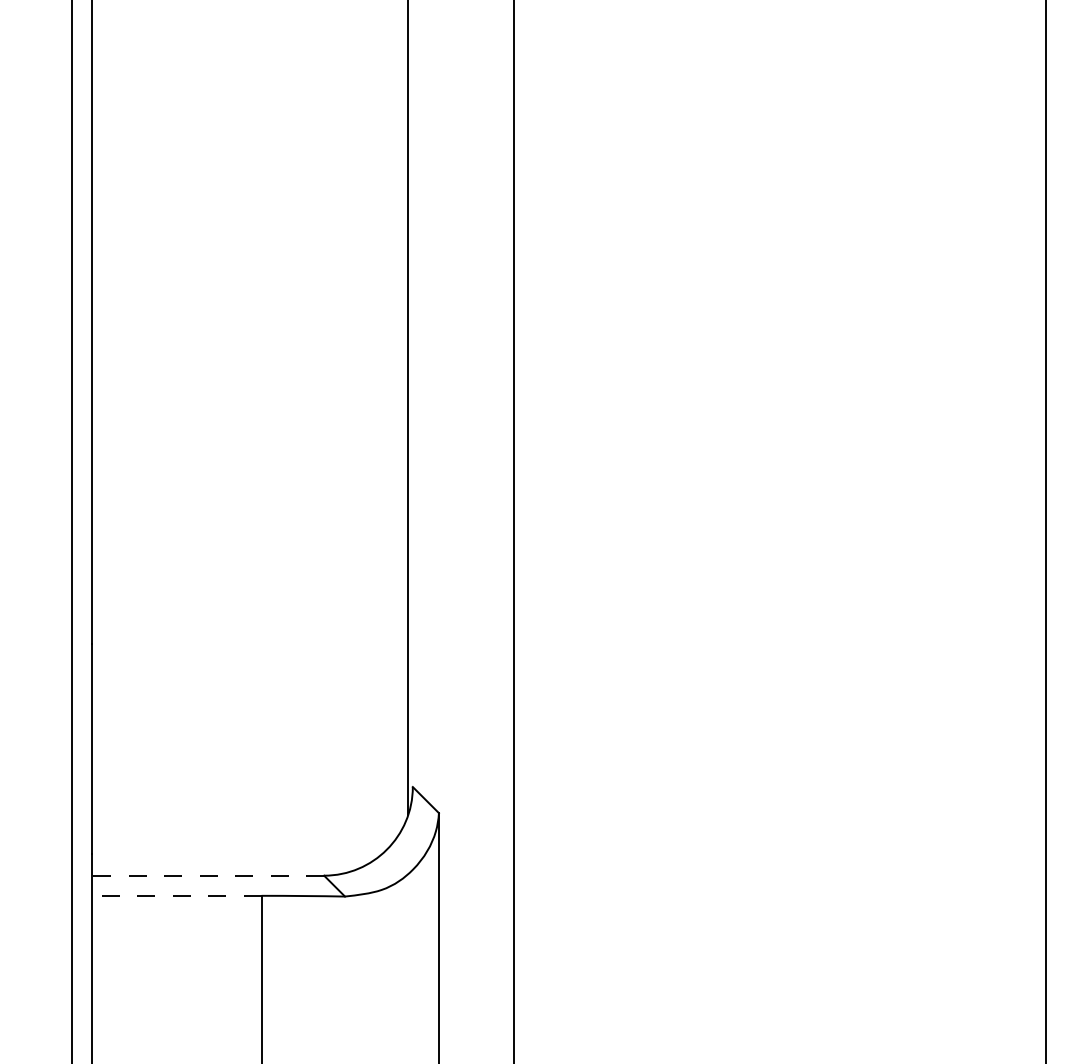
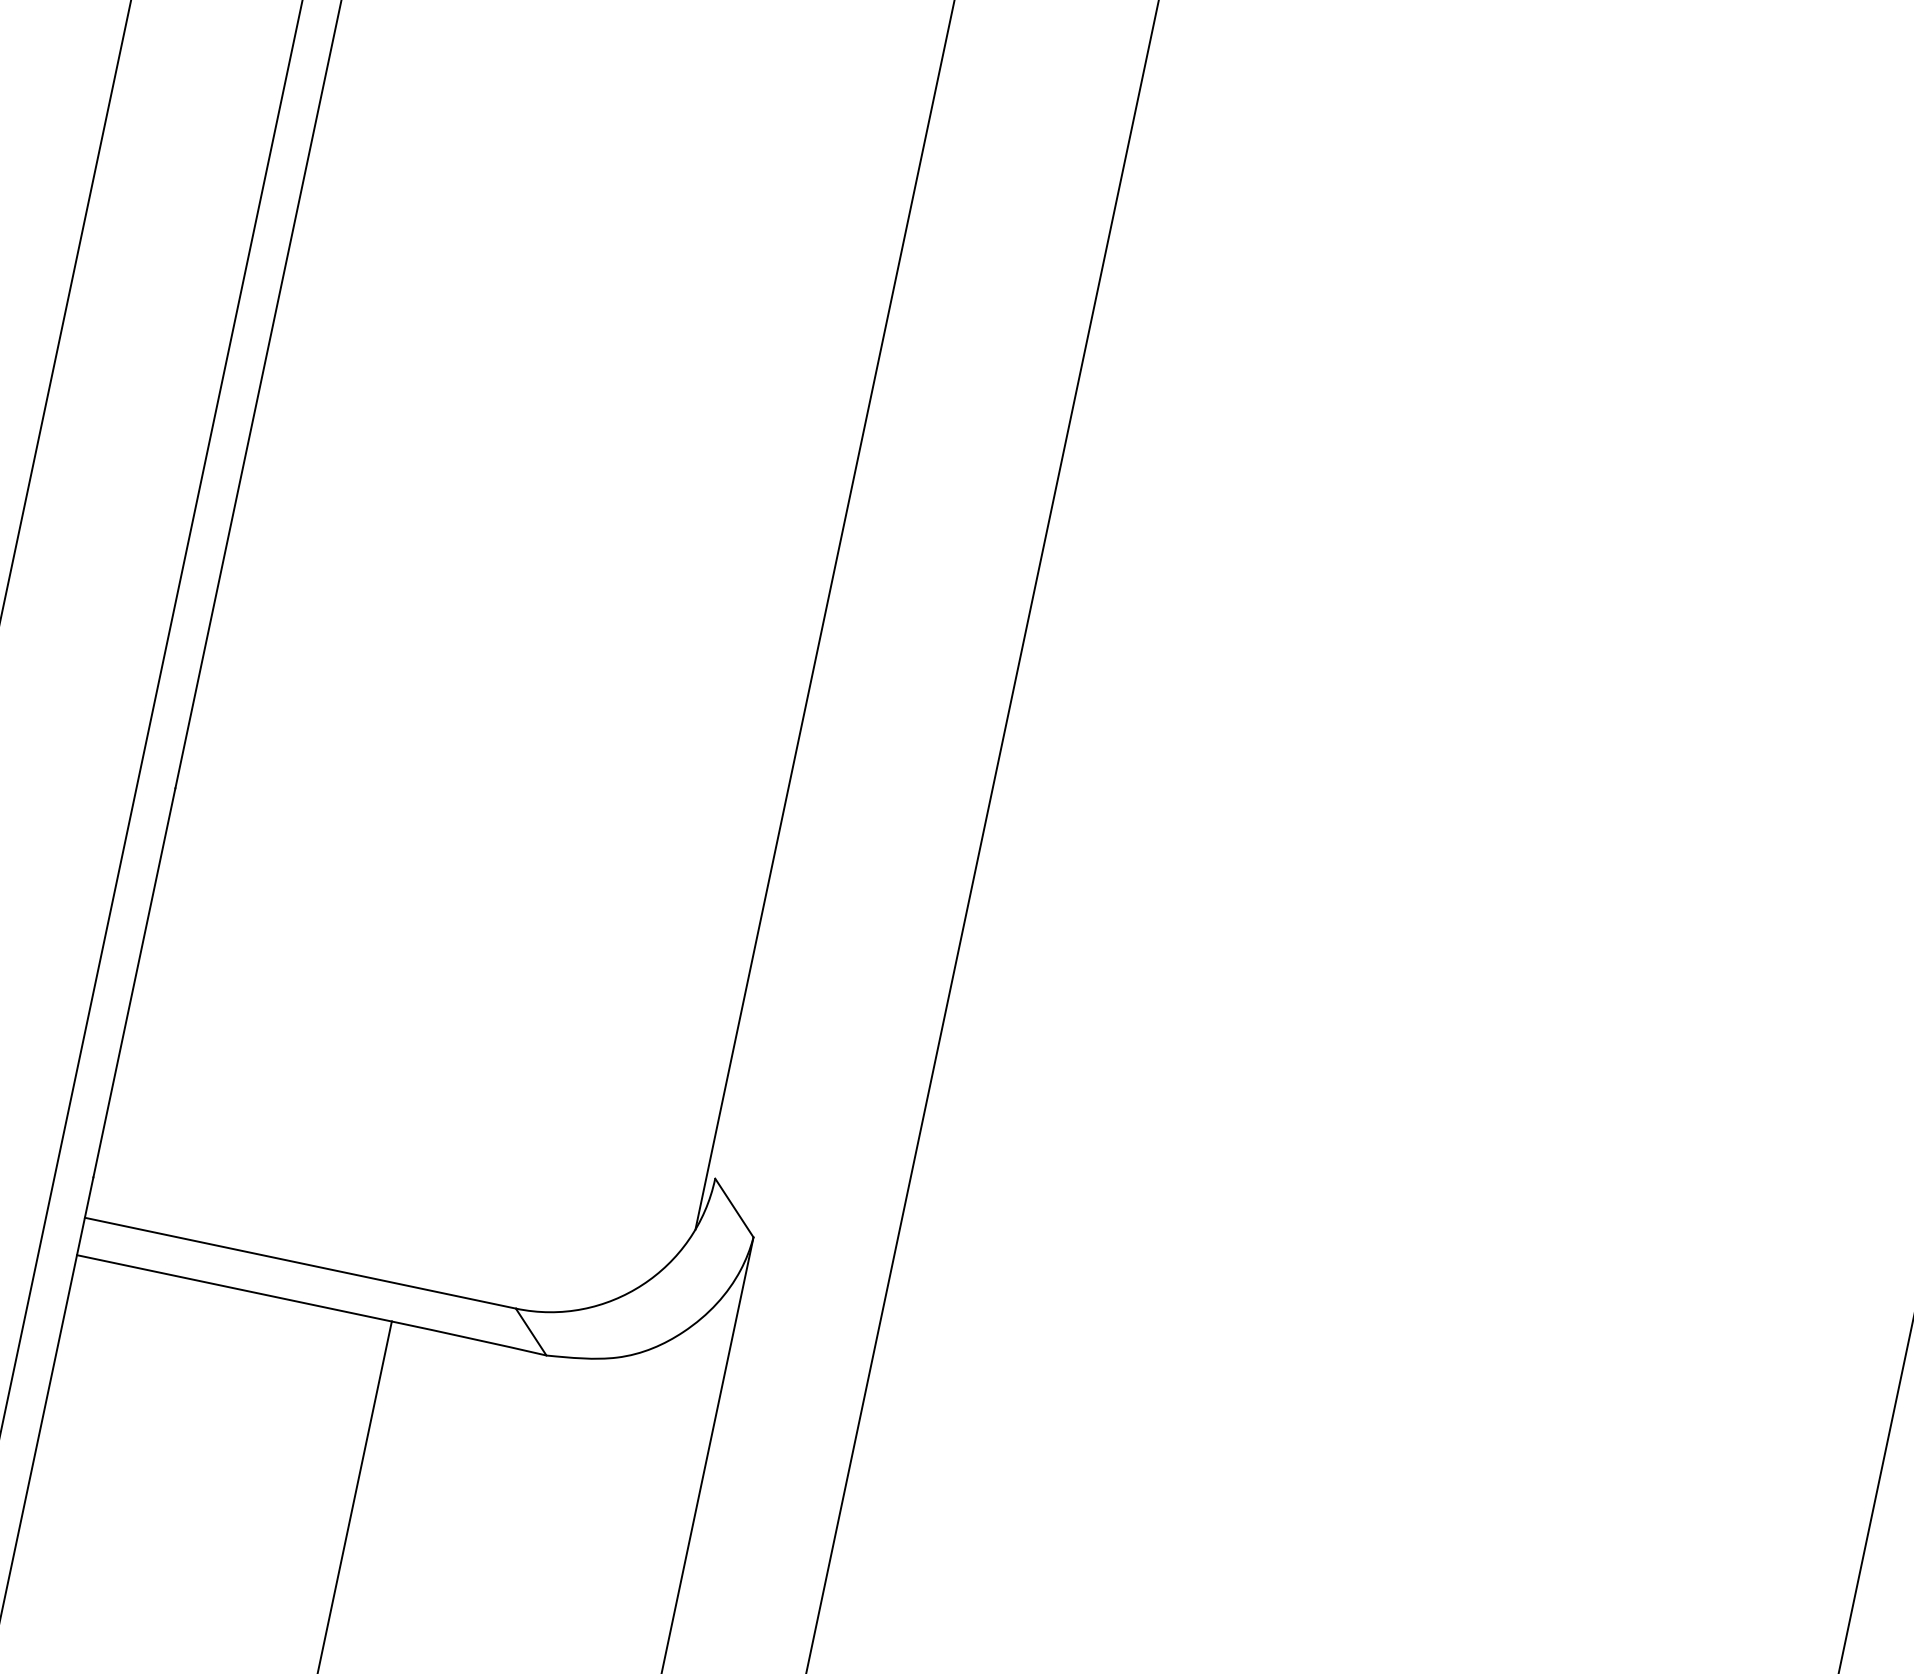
line: (207, 875) -> (299, 1262), dashed -> solid
line: (176, 895) -> (233, 1287), dashed -> solid

